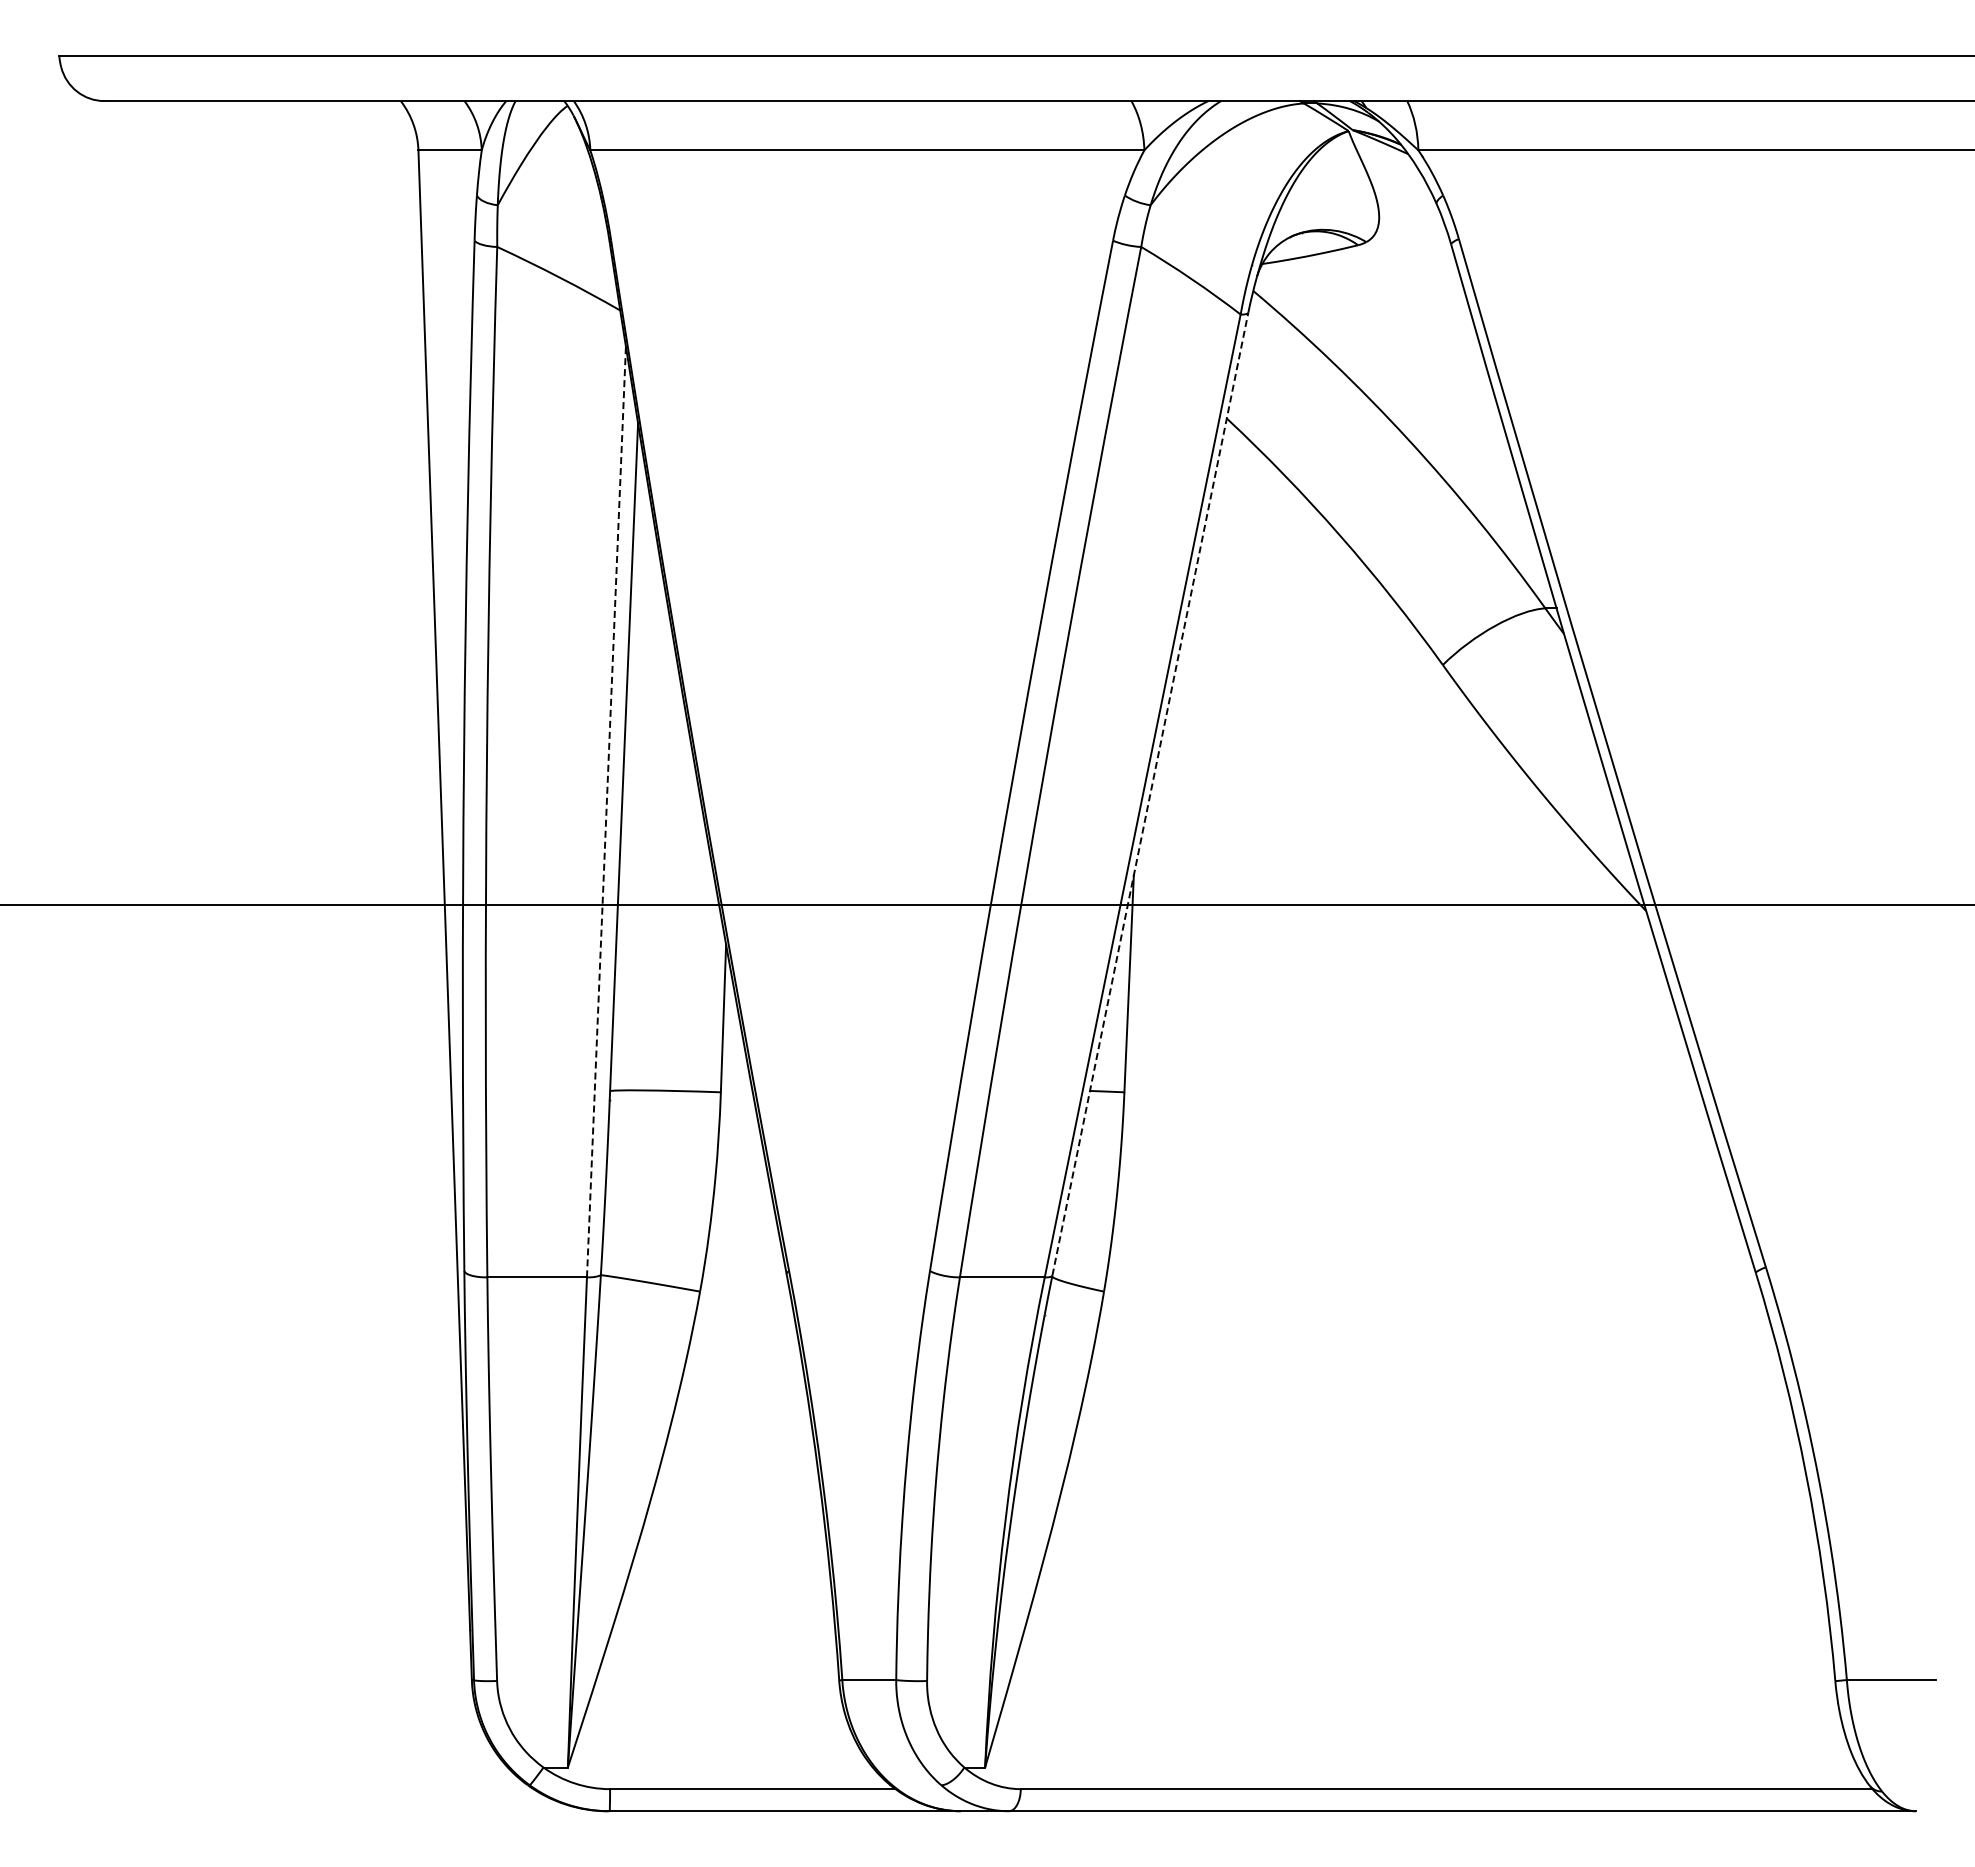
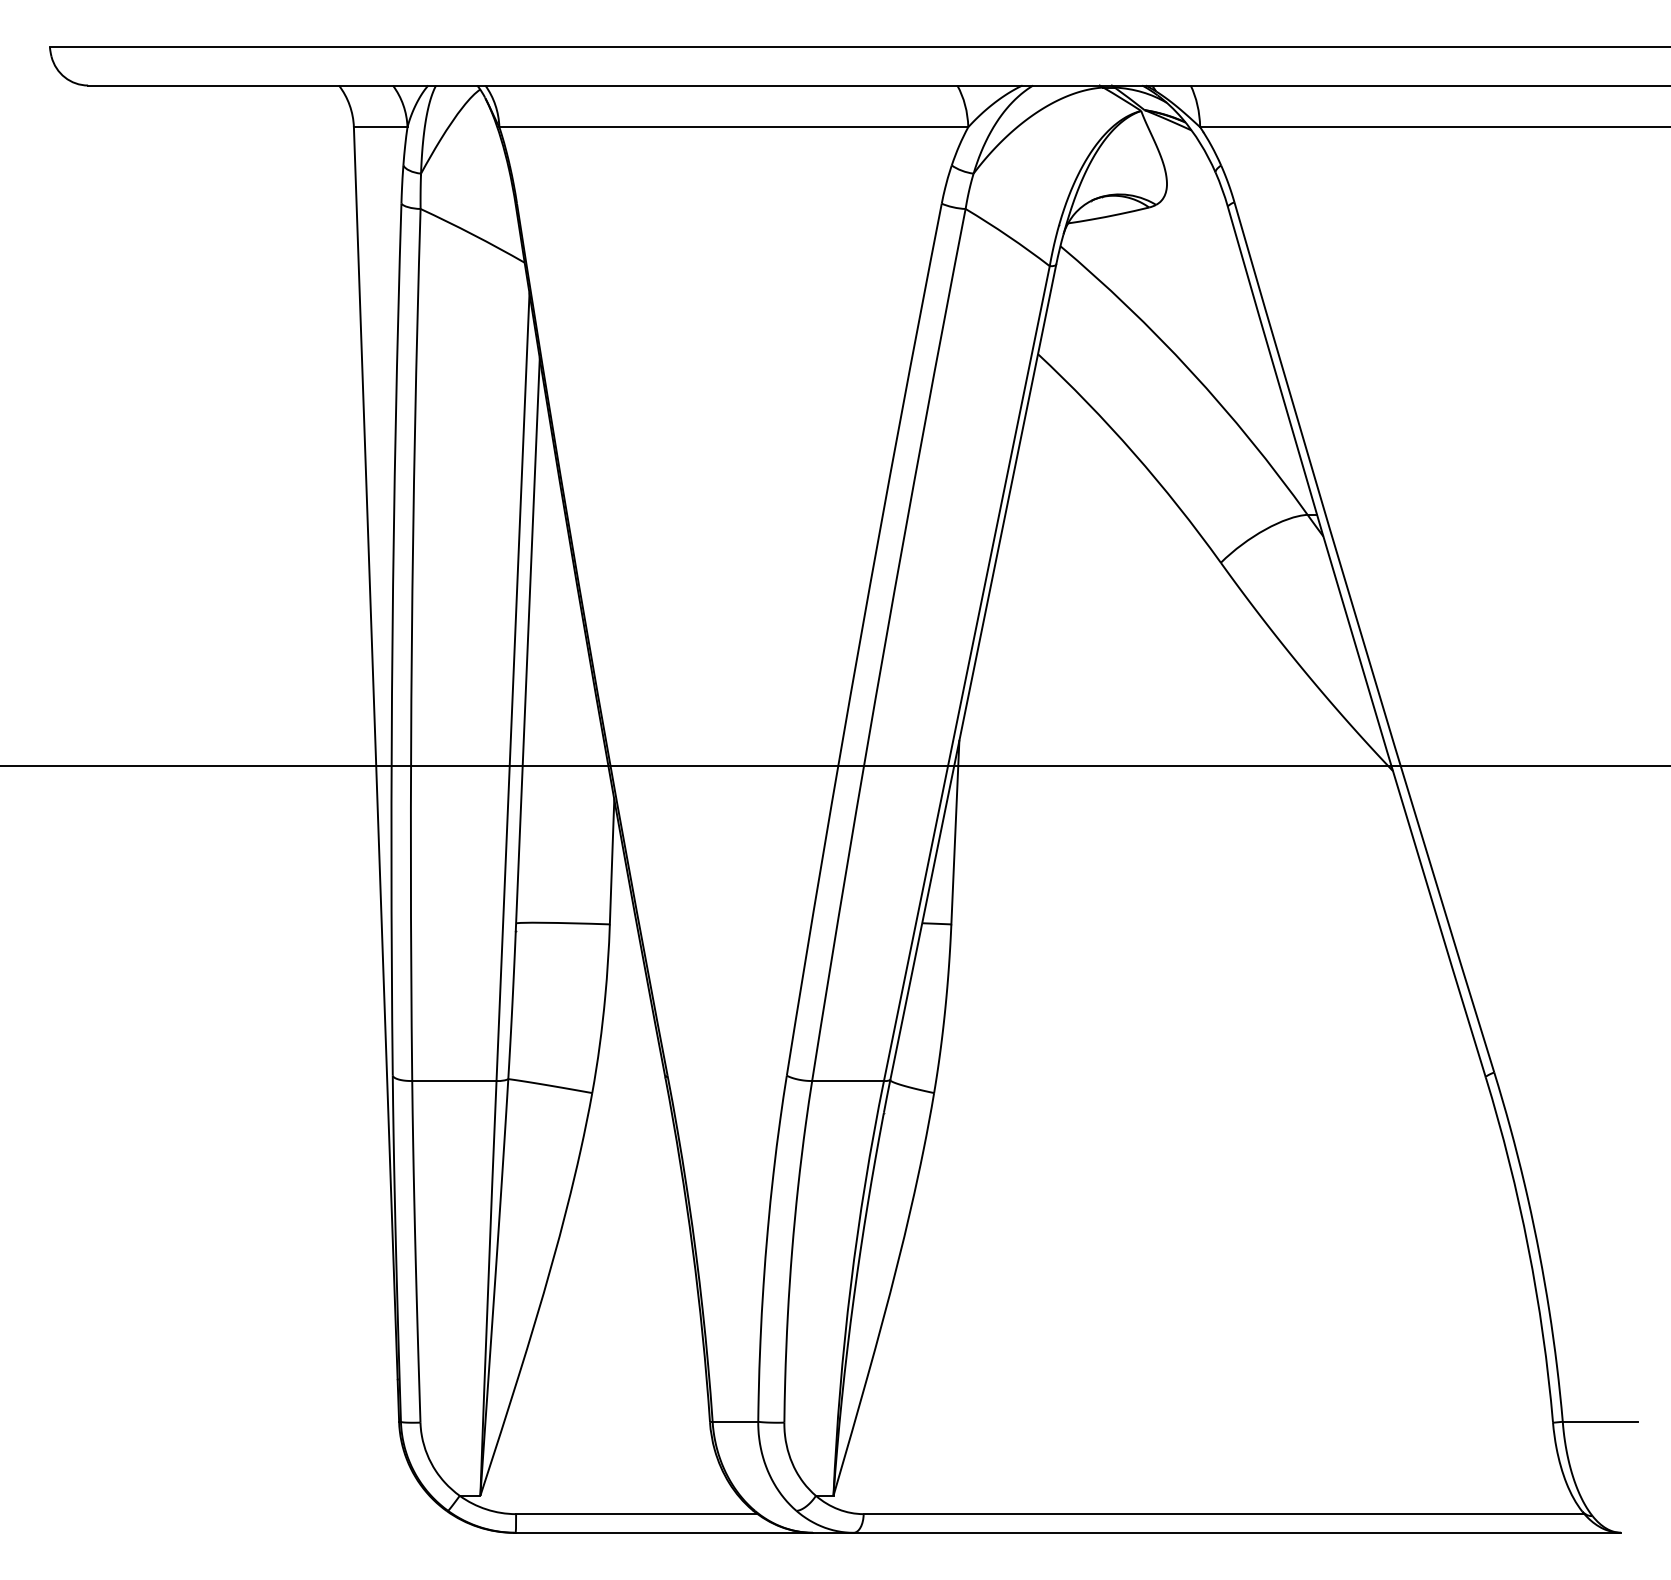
line: (1150, 793) -> (973, 671), dashed -> solid
line: (606, 812) -> (513, 687), dashed -> solid

